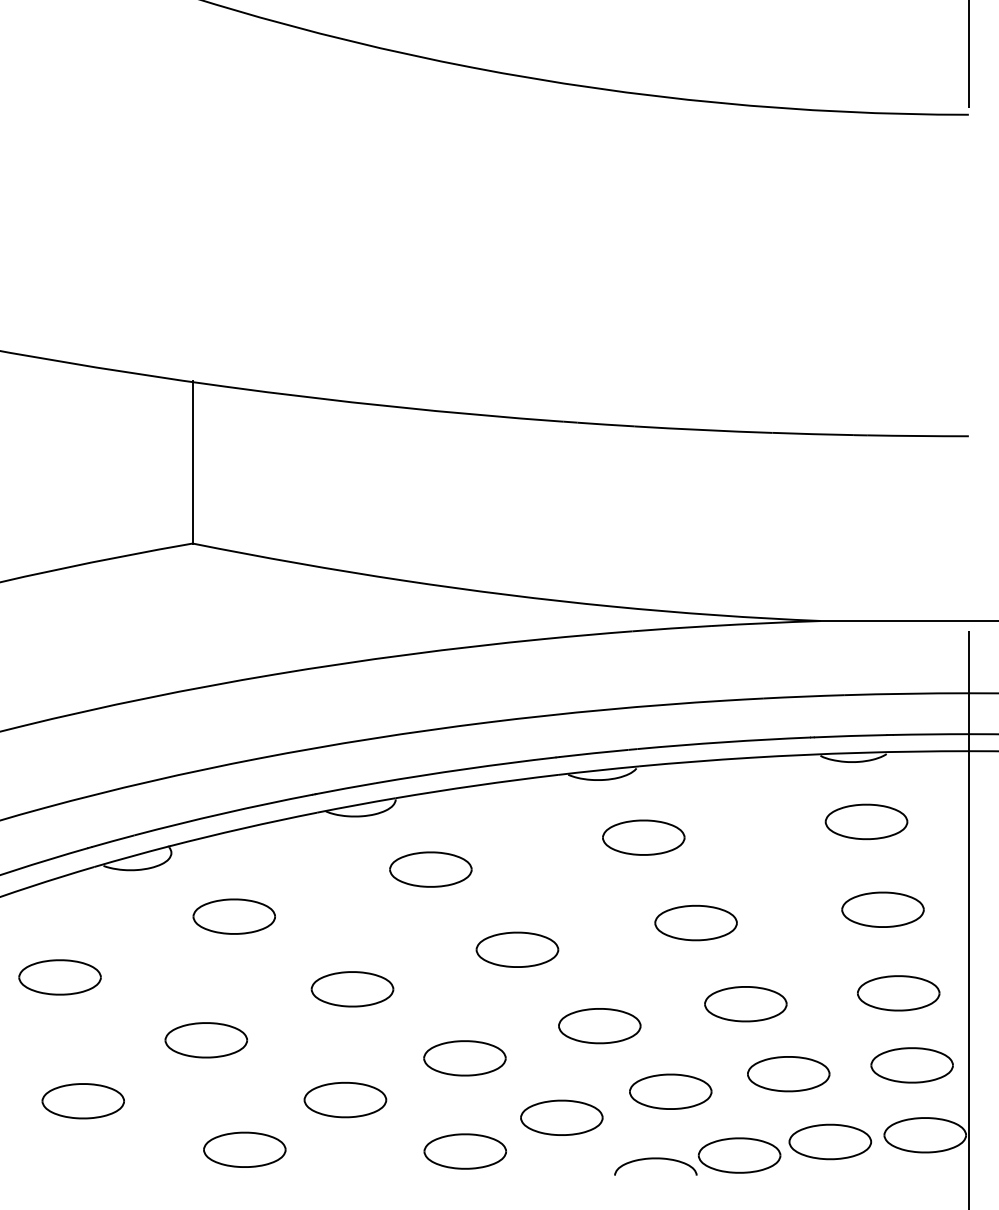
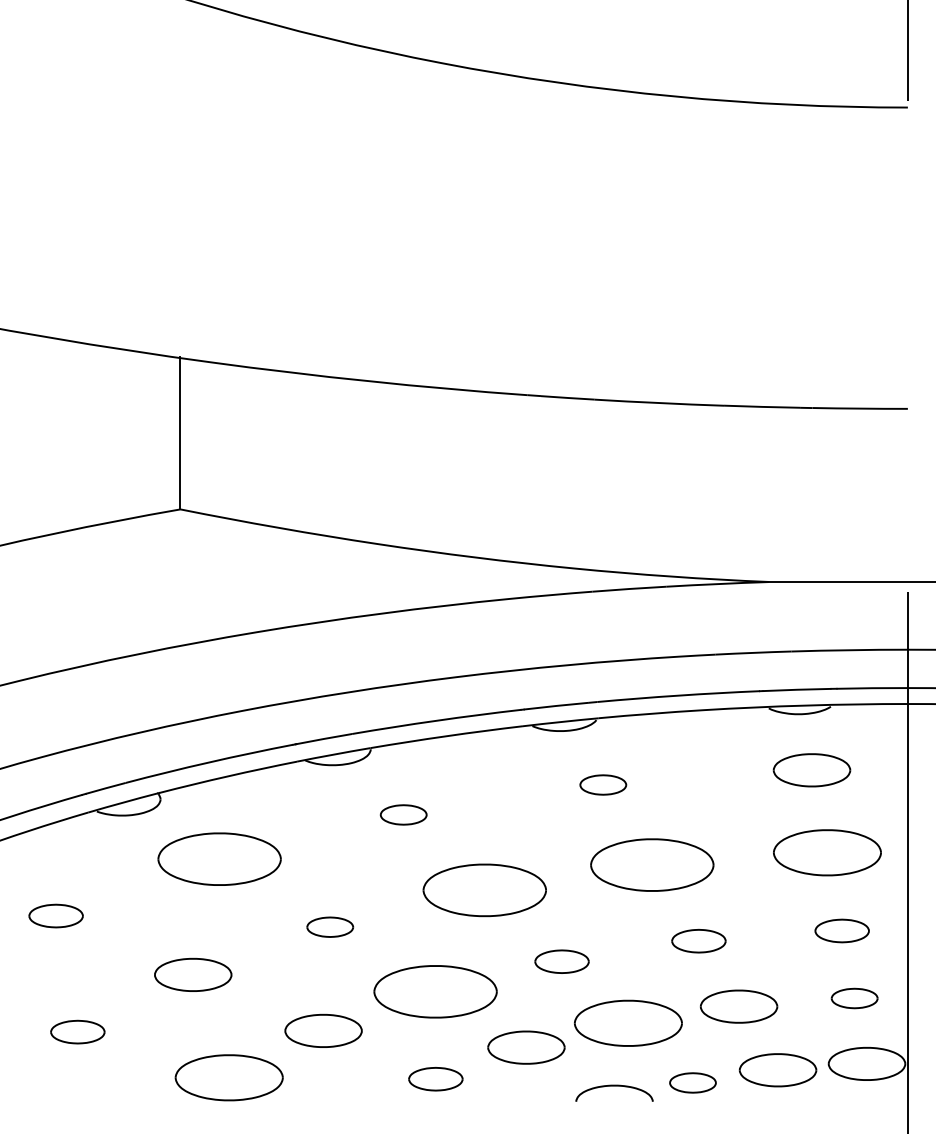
part: (643, 837) -> (602, 784), size x0.6
part: (430, 869) -> (403, 814), size x0.6
part: (882, 909) -> (826, 852), size x1.4
part: (233, 916) -> (218, 858), size x1.6
part: (695, 922) -> (651, 864), size x1.6
part: (517, 949) -> (484, 889), size x1.6
part: (59, 977) -> (55, 916), size x0.7
part: (352, 989) -> (330, 927), size x0.6
part: (898, 993) -> (841, 931), size x0.7
part: (745, 1004) -> (698, 941), size x0.7
part: (599, 1026) -> (561, 962), size x0.7
part: (464, 1058) -> (435, 992), size x1.6
part: (911, 1065) -> (854, 998), size x0.6
part: (670, 1091) -> (628, 1022), size x1.4
part: (82, 1101) -> (77, 1032), size x0.7
part: (244, 1149) -> (229, 1077), size x1.4
part: (464, 1151) -> (435, 1079), size x0.7
part: (739, 1155) -> (692, 1082), size x0.6

